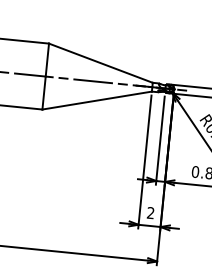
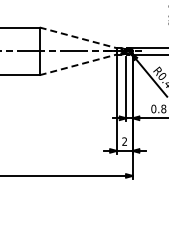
line: (101, 62) -> (78, 37), solid -> dashed
line: (97, 100) -> (78, 64), solid -> dashed

